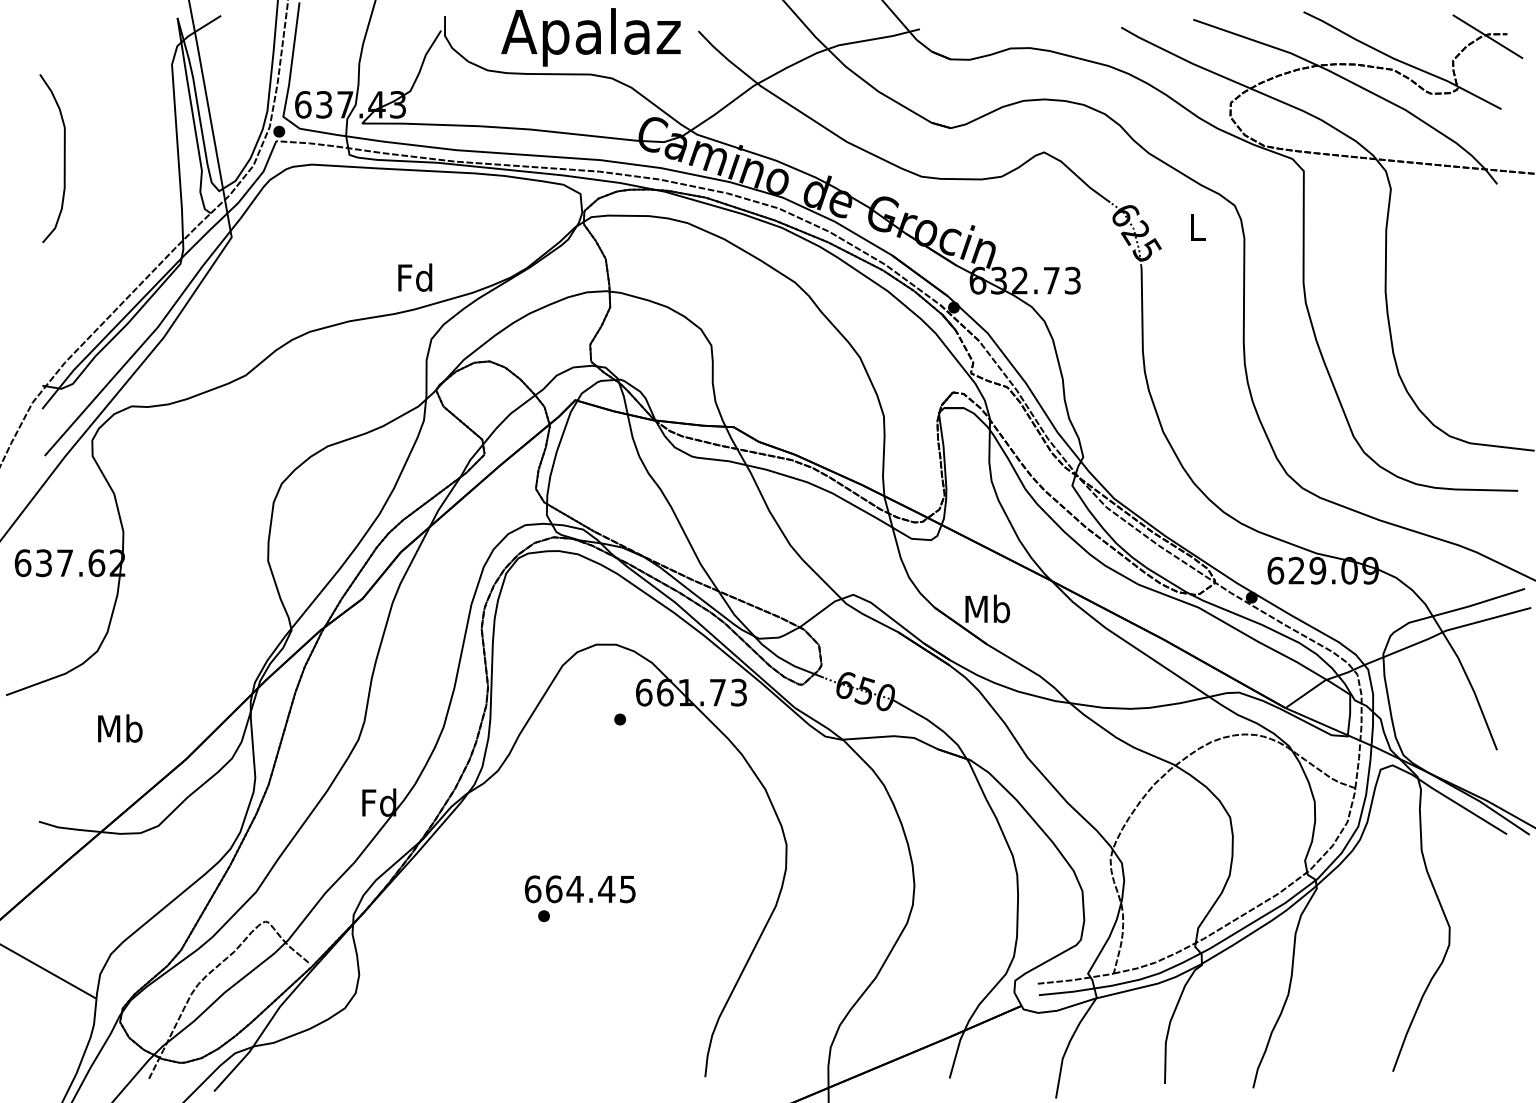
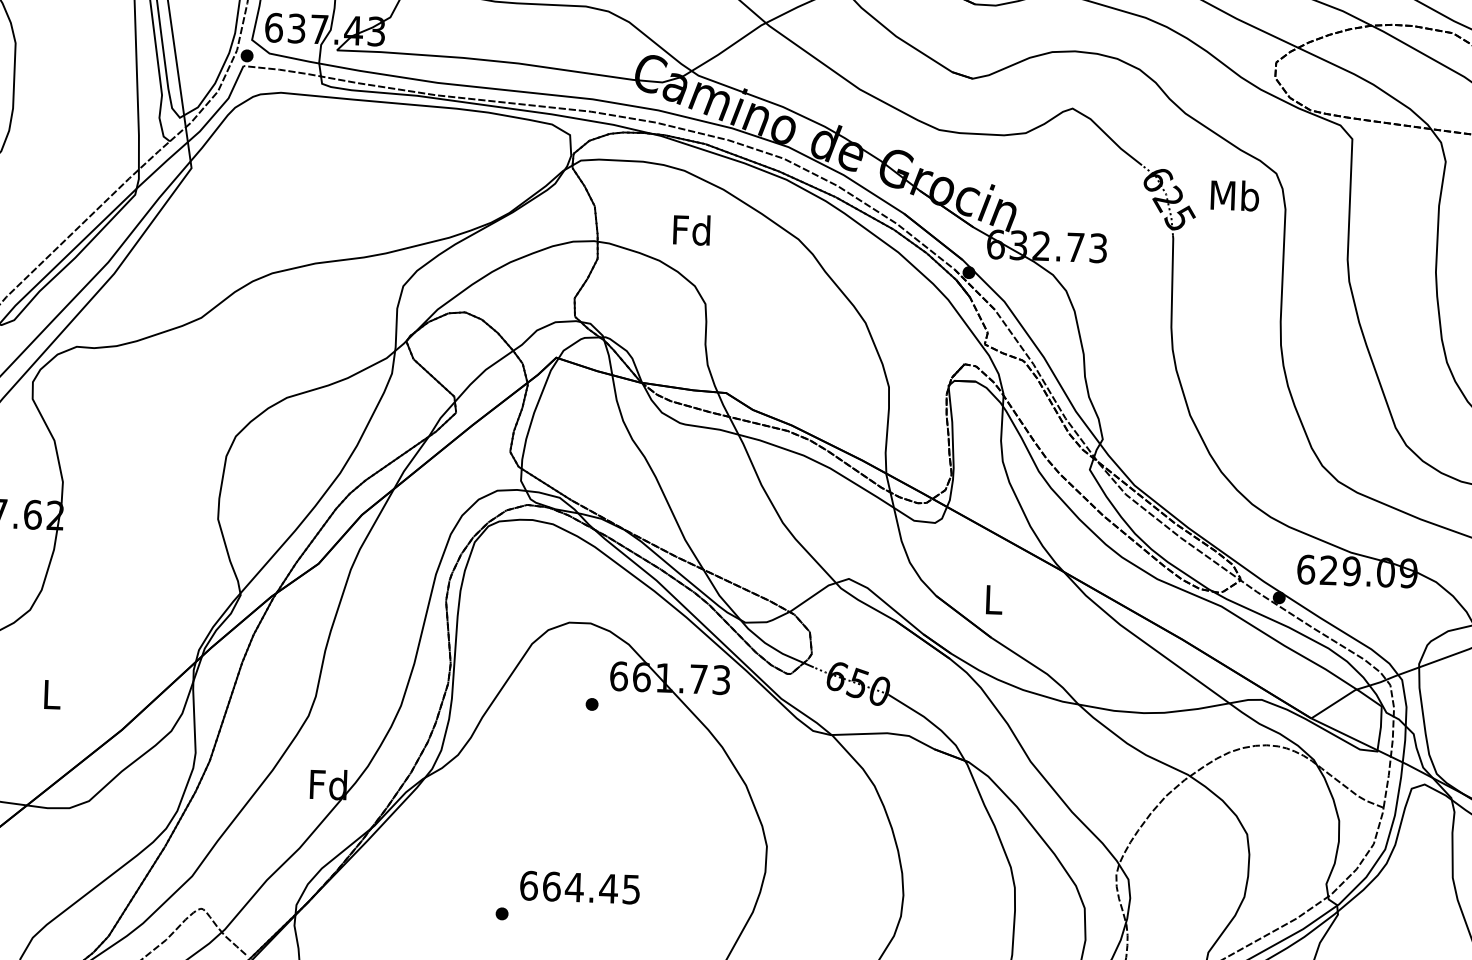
text: (1197, 227) -> (1235, 195), L -> Mb
text: (415, 277) -> (692, 229), moved
text: (987, 608) -> (993, 599), Mb -> L
text: (120, 728) -> (51, 694), Mb -> L
text: (579, 889) -> (579, 887), moved

